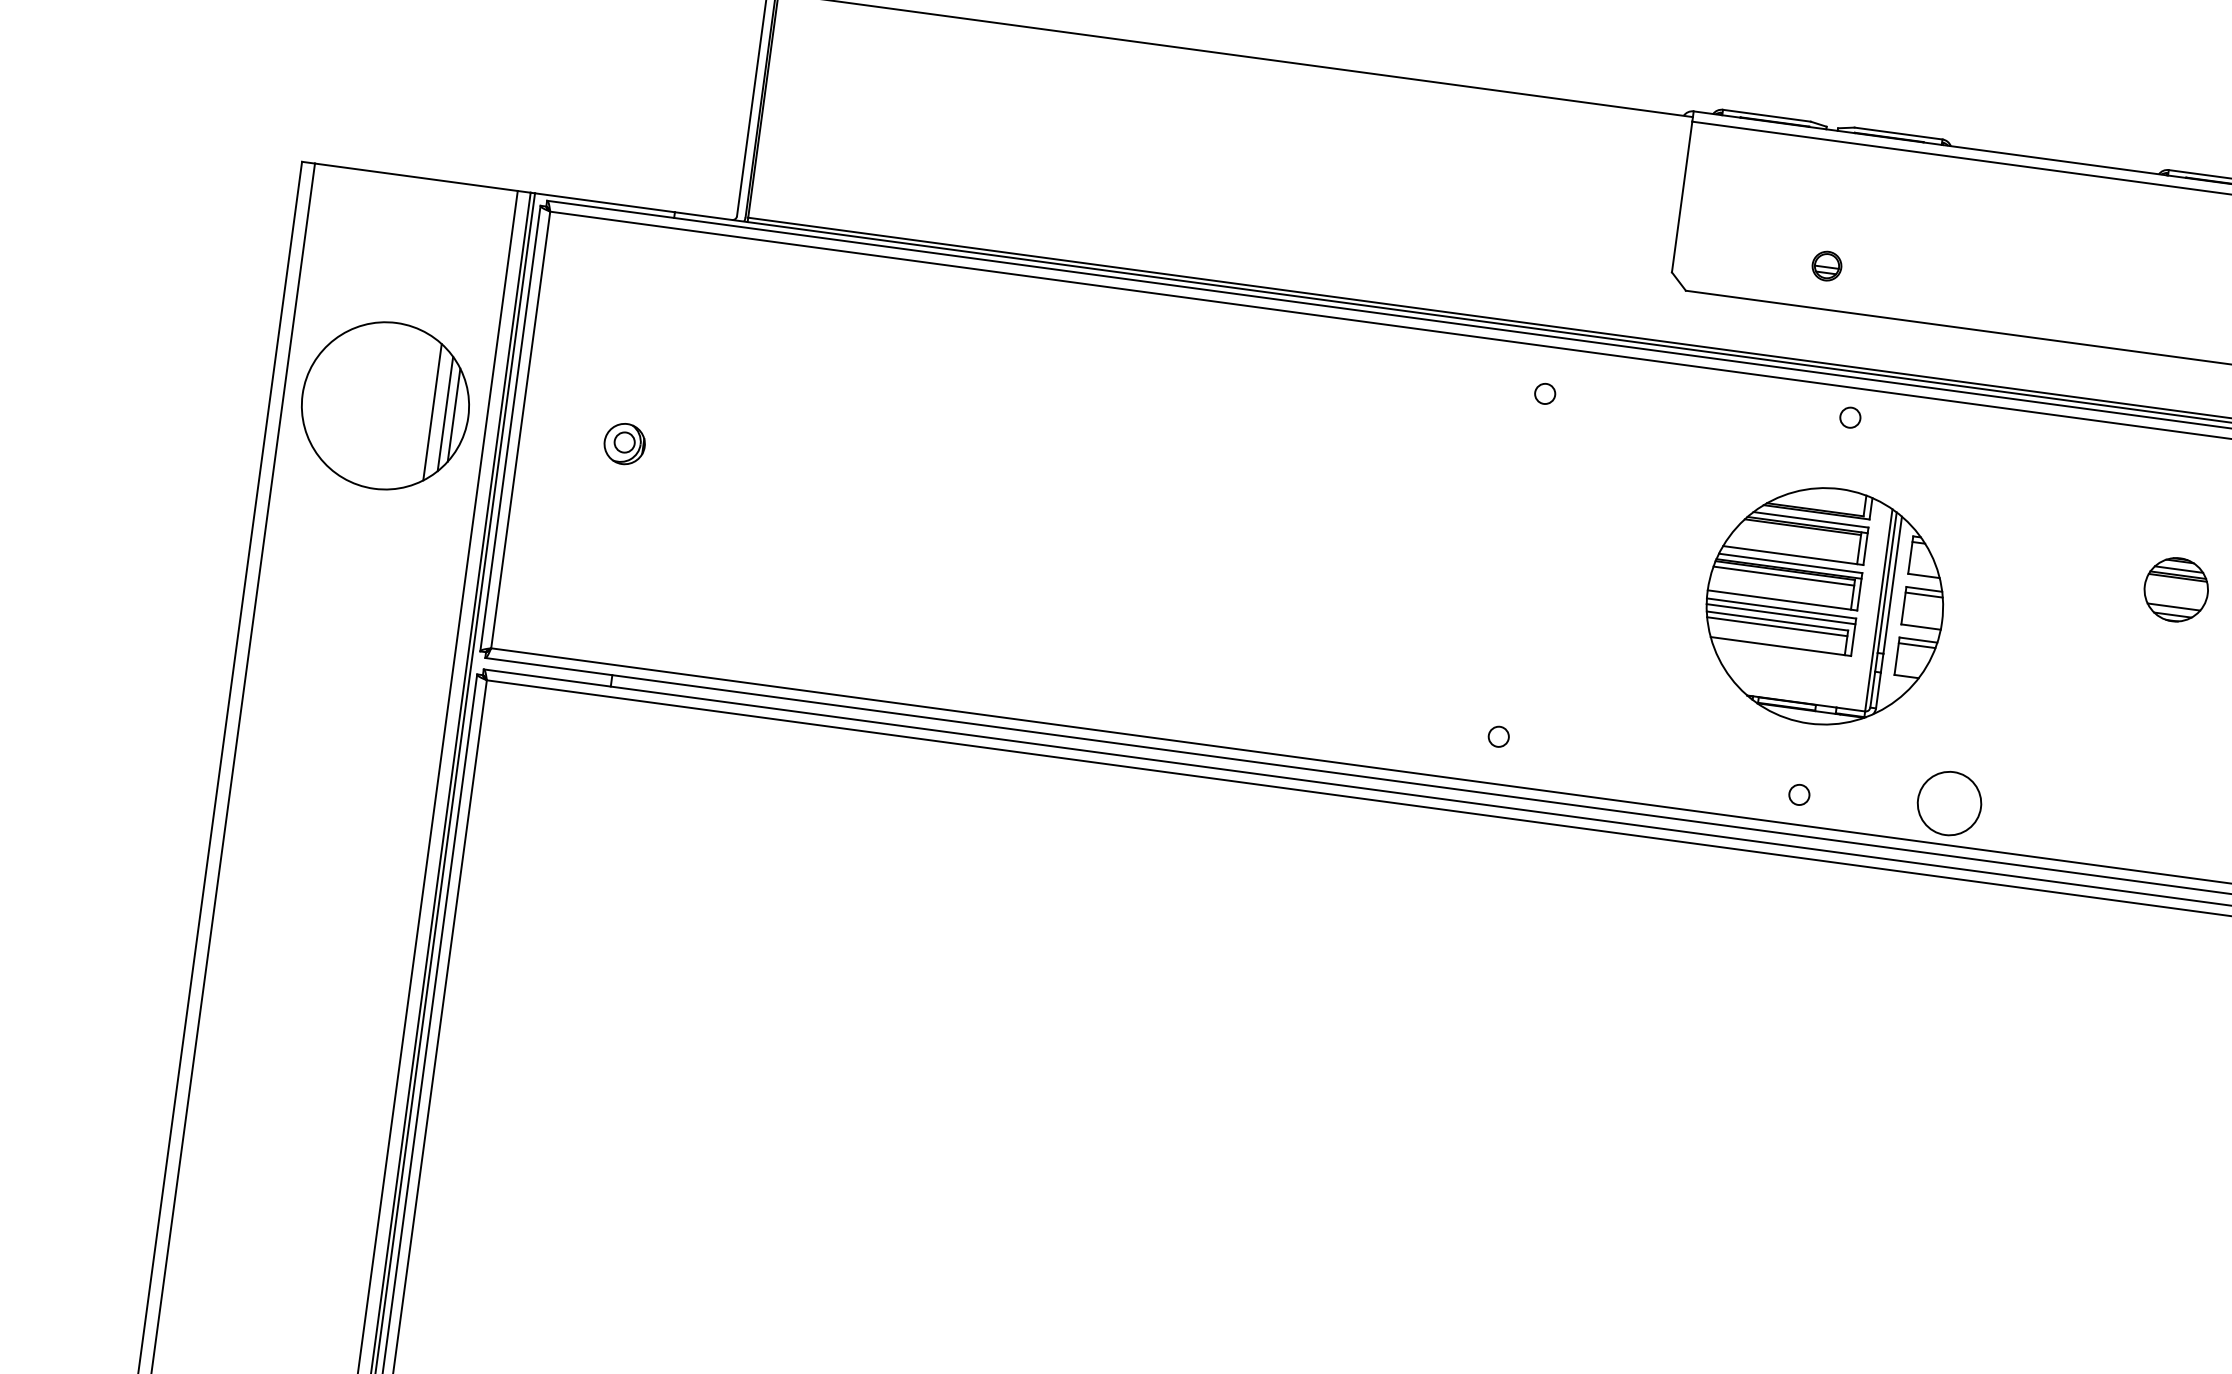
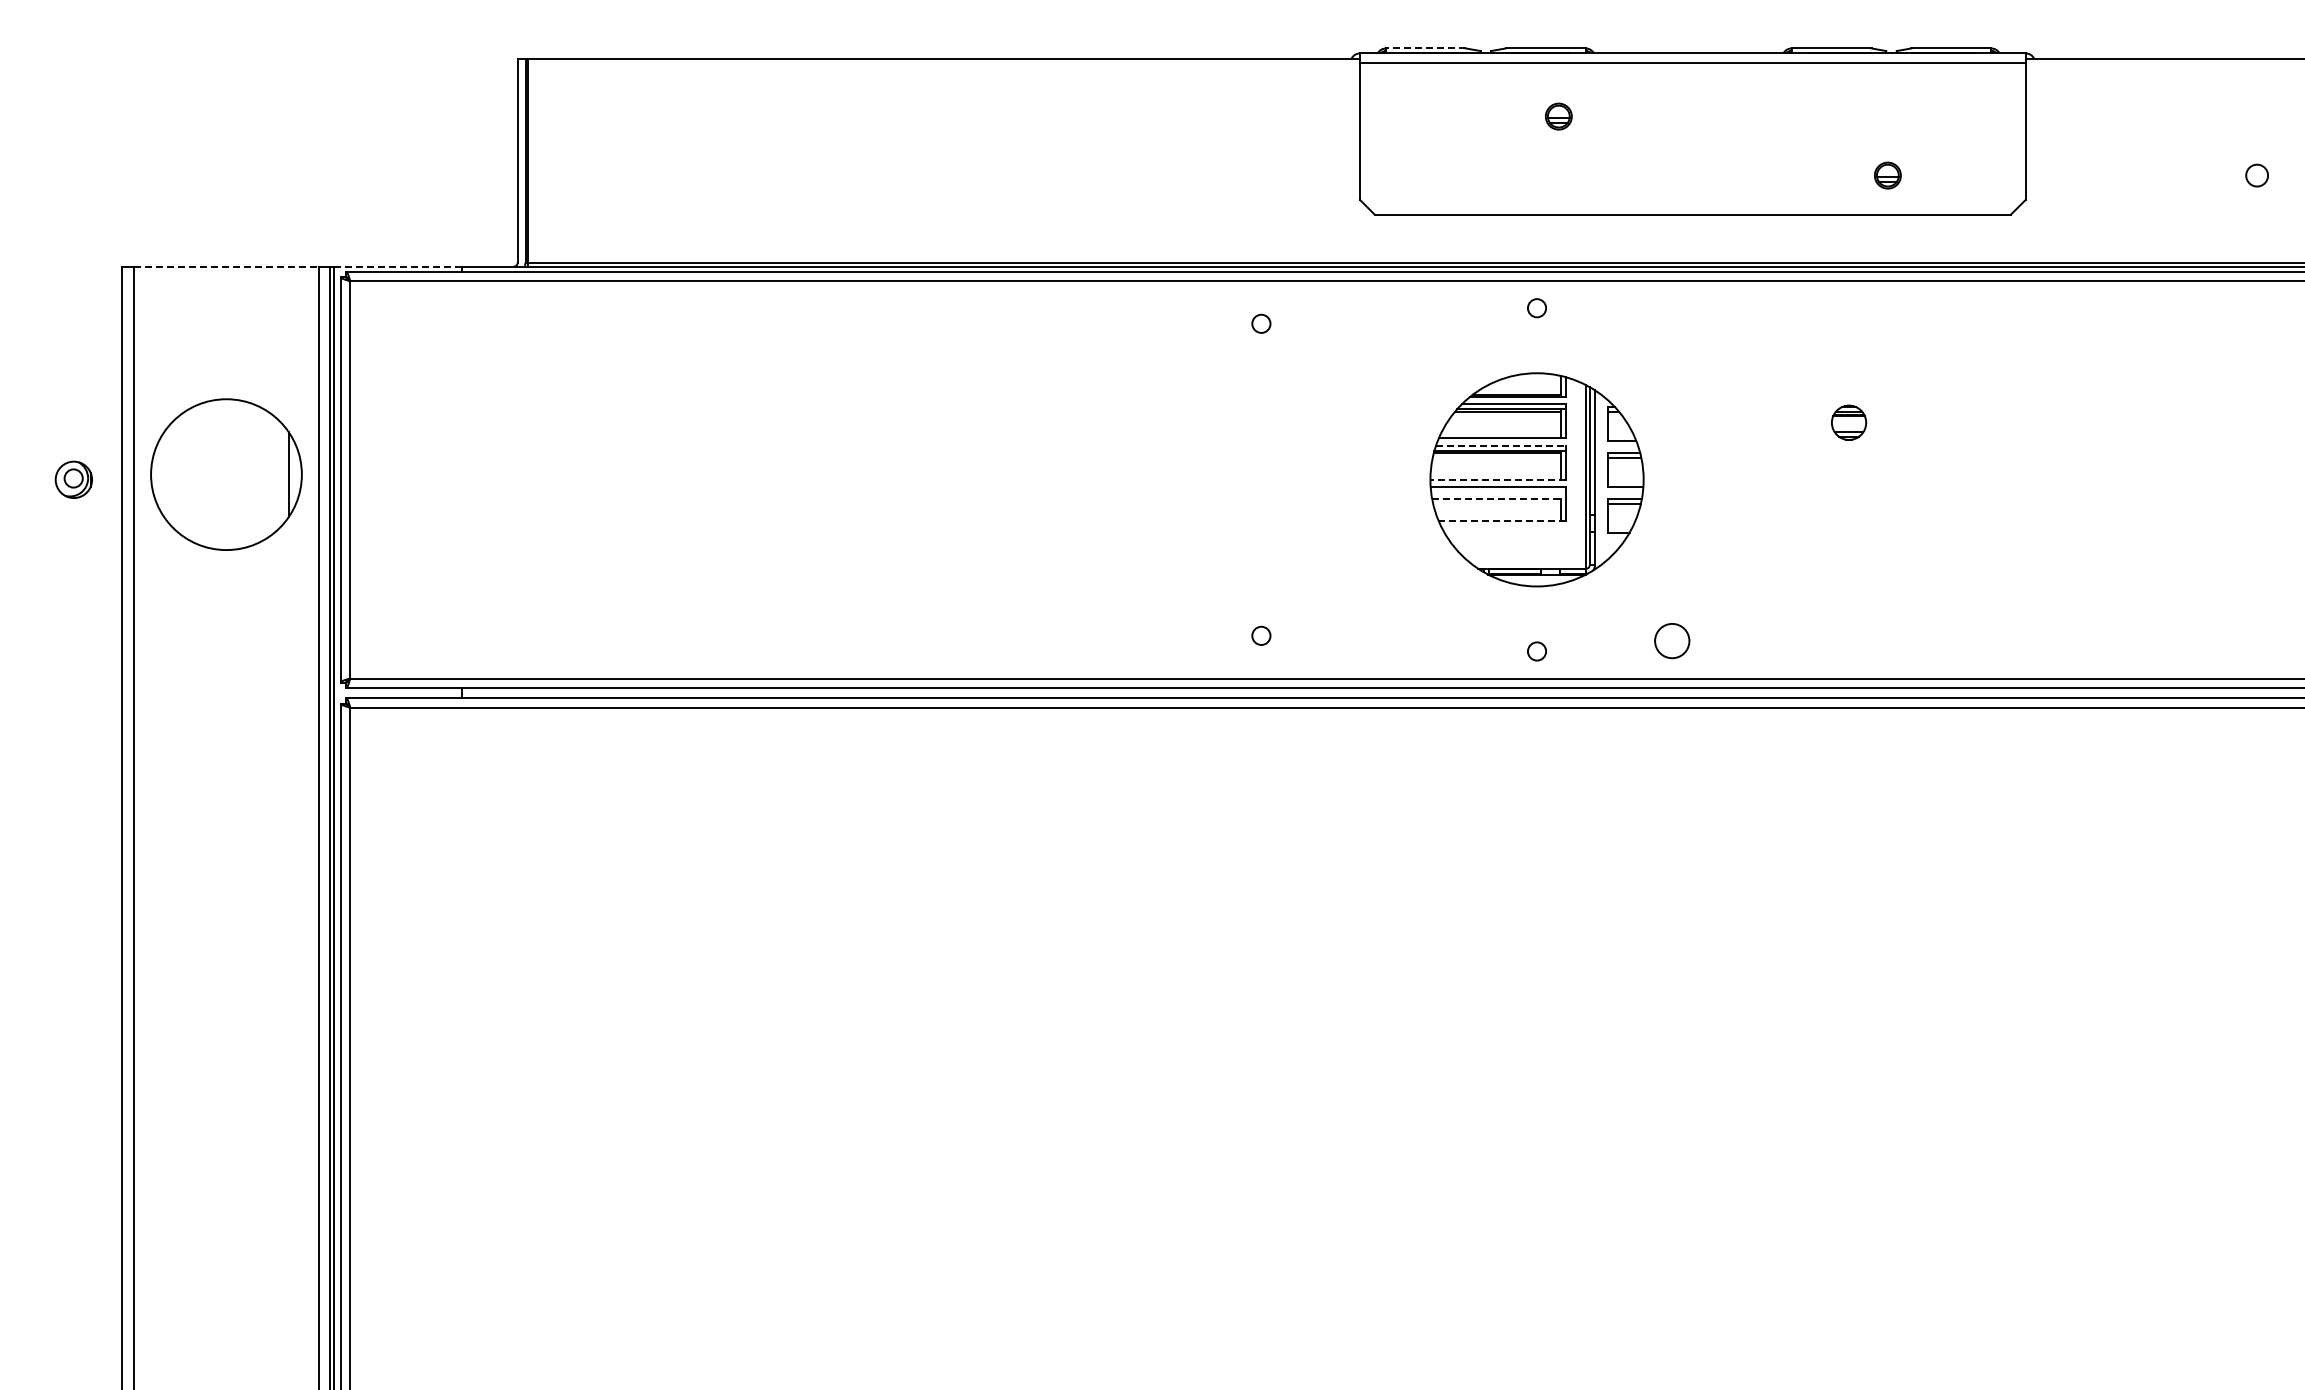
line: (1766, 115) -> (1425, 48), solid -> dashed
line: (416, 177) -> (226, 266), solid -> dashed
line: (605, 202) -> (398, 266), solid -> dashed
part: (1826, 265) -> (1558, 116), moved
line: (432, 412) -> (269, 474), removed
line: (445, 413) -> (281, 474), removed
part: (624, 443) -> (73, 479), moved
line: (1790, 563) -> (1501, 445), solid -> dashed
line: (1783, 575) -> (1496, 457), removed
part: (2175, 589) -> (1848, 422), size x0.6
line: (1781, 600) -> (1497, 479), solid -> dashed
line: (1780, 614) -> (1498, 492), removed
line: (1777, 620) -> (1496, 498), solid -> dashed
line: (1776, 626) -> (1496, 503), removed
line: (1780, 646) -> (1502, 521), solid -> dashed
circle: (1948, 802) -> (1671, 640), size x0.6

